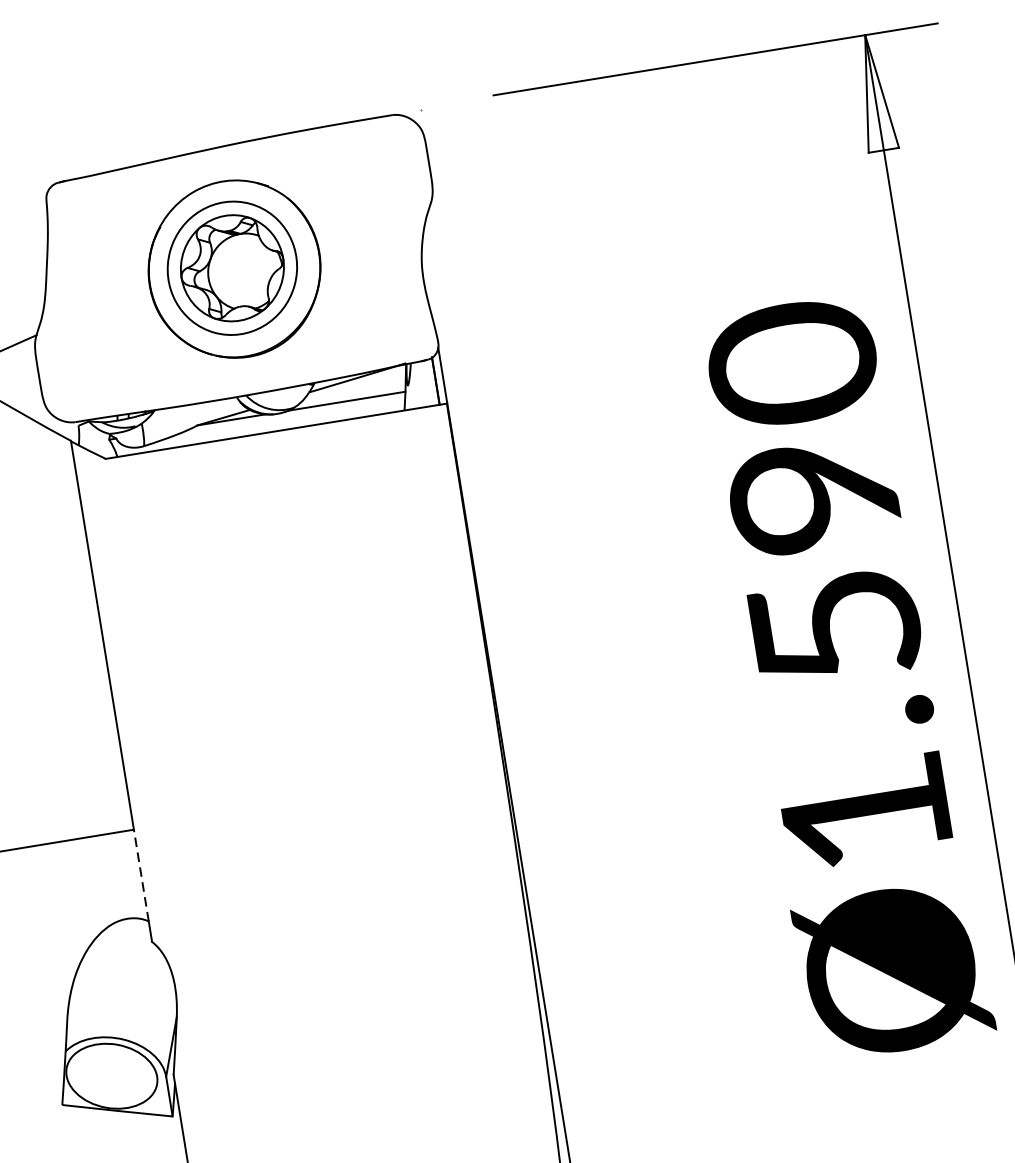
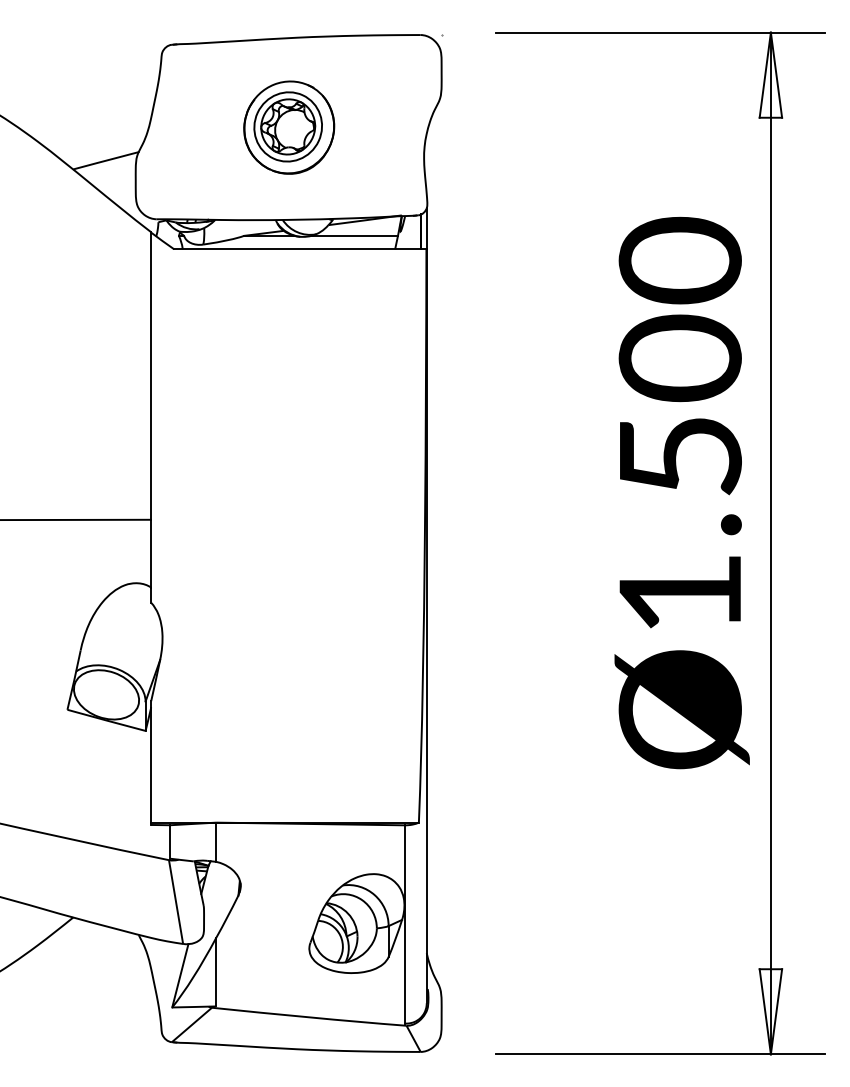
part: (235, 268) -> (289, 127), size x0.71
text: (814, 495) -> (680, 358), Ø1.590 -> Ø1.500
line: (141, 875) -> (151, 553), dashed -> solid

